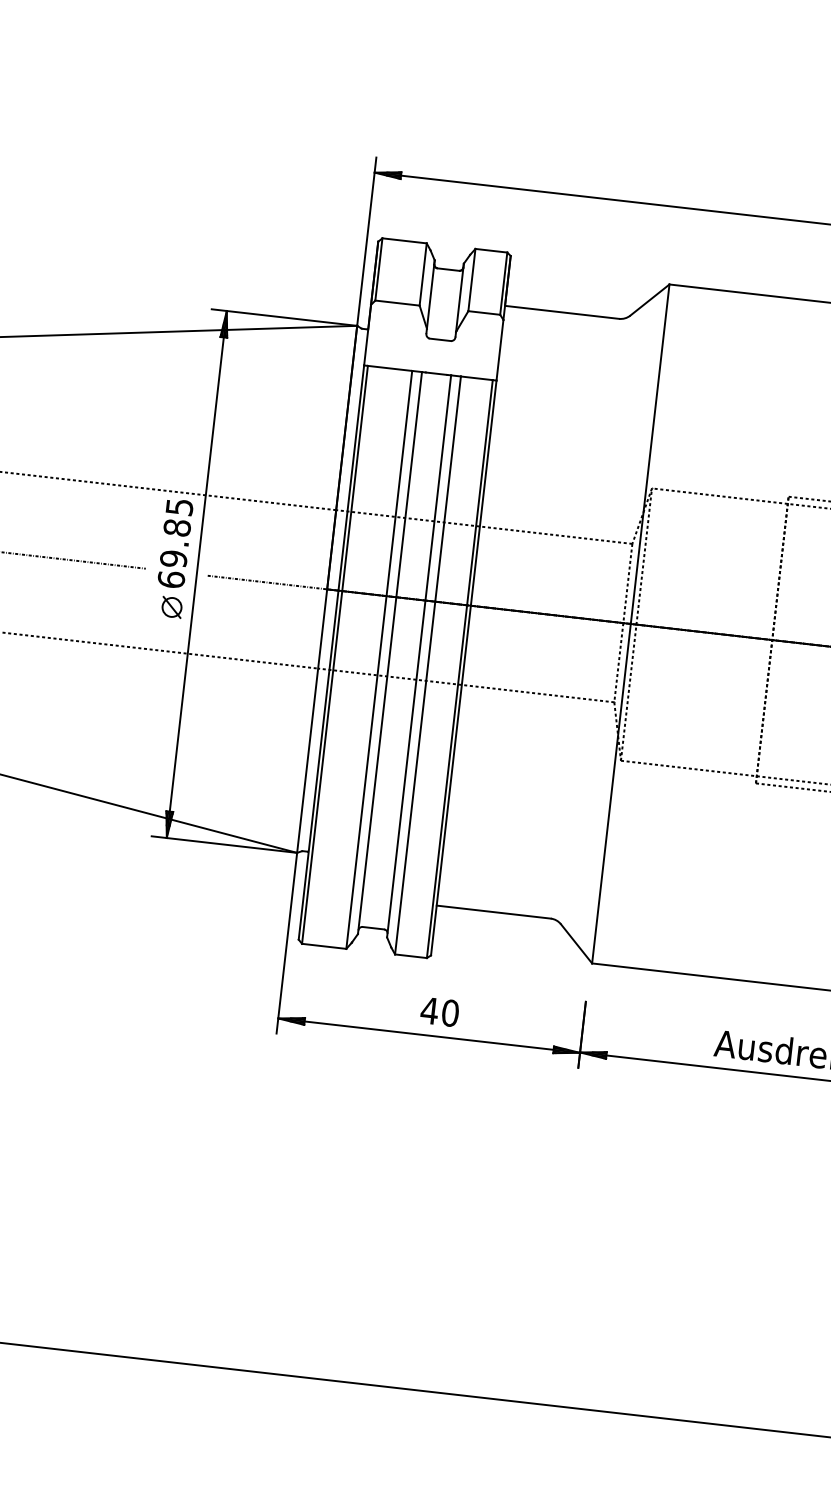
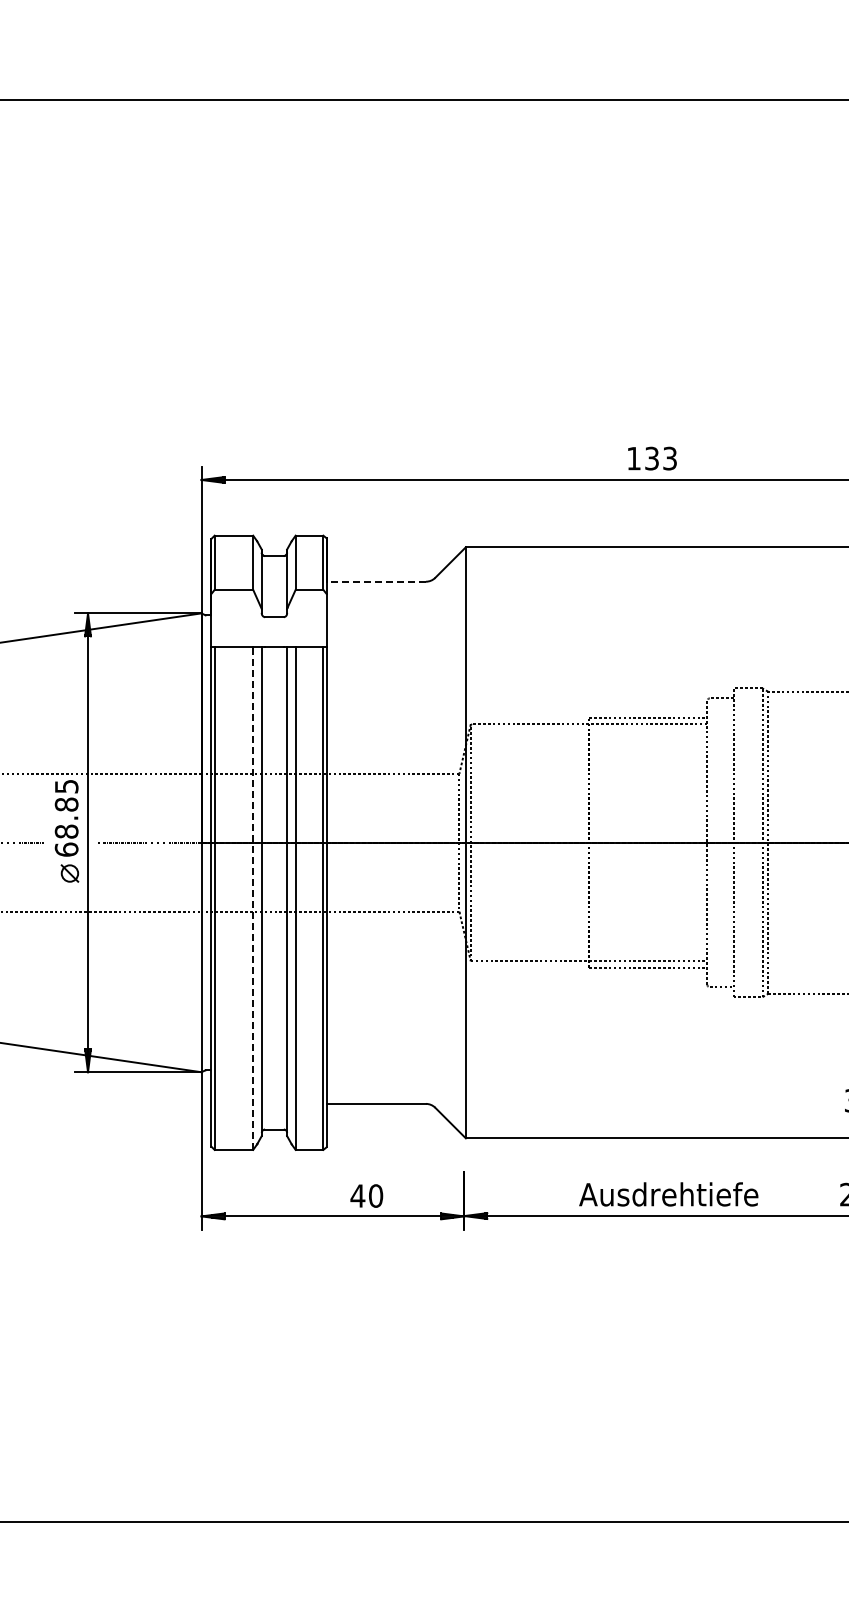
line: (562, 312) -> (376, 581), solid -> dashed
text: (173, 558) -> (66, 831), 69.85 -> 68.85
line: (379, 660) -> (253, 898), solid -> dashed
text: (439, 1011) -> (366, 1195), moved

